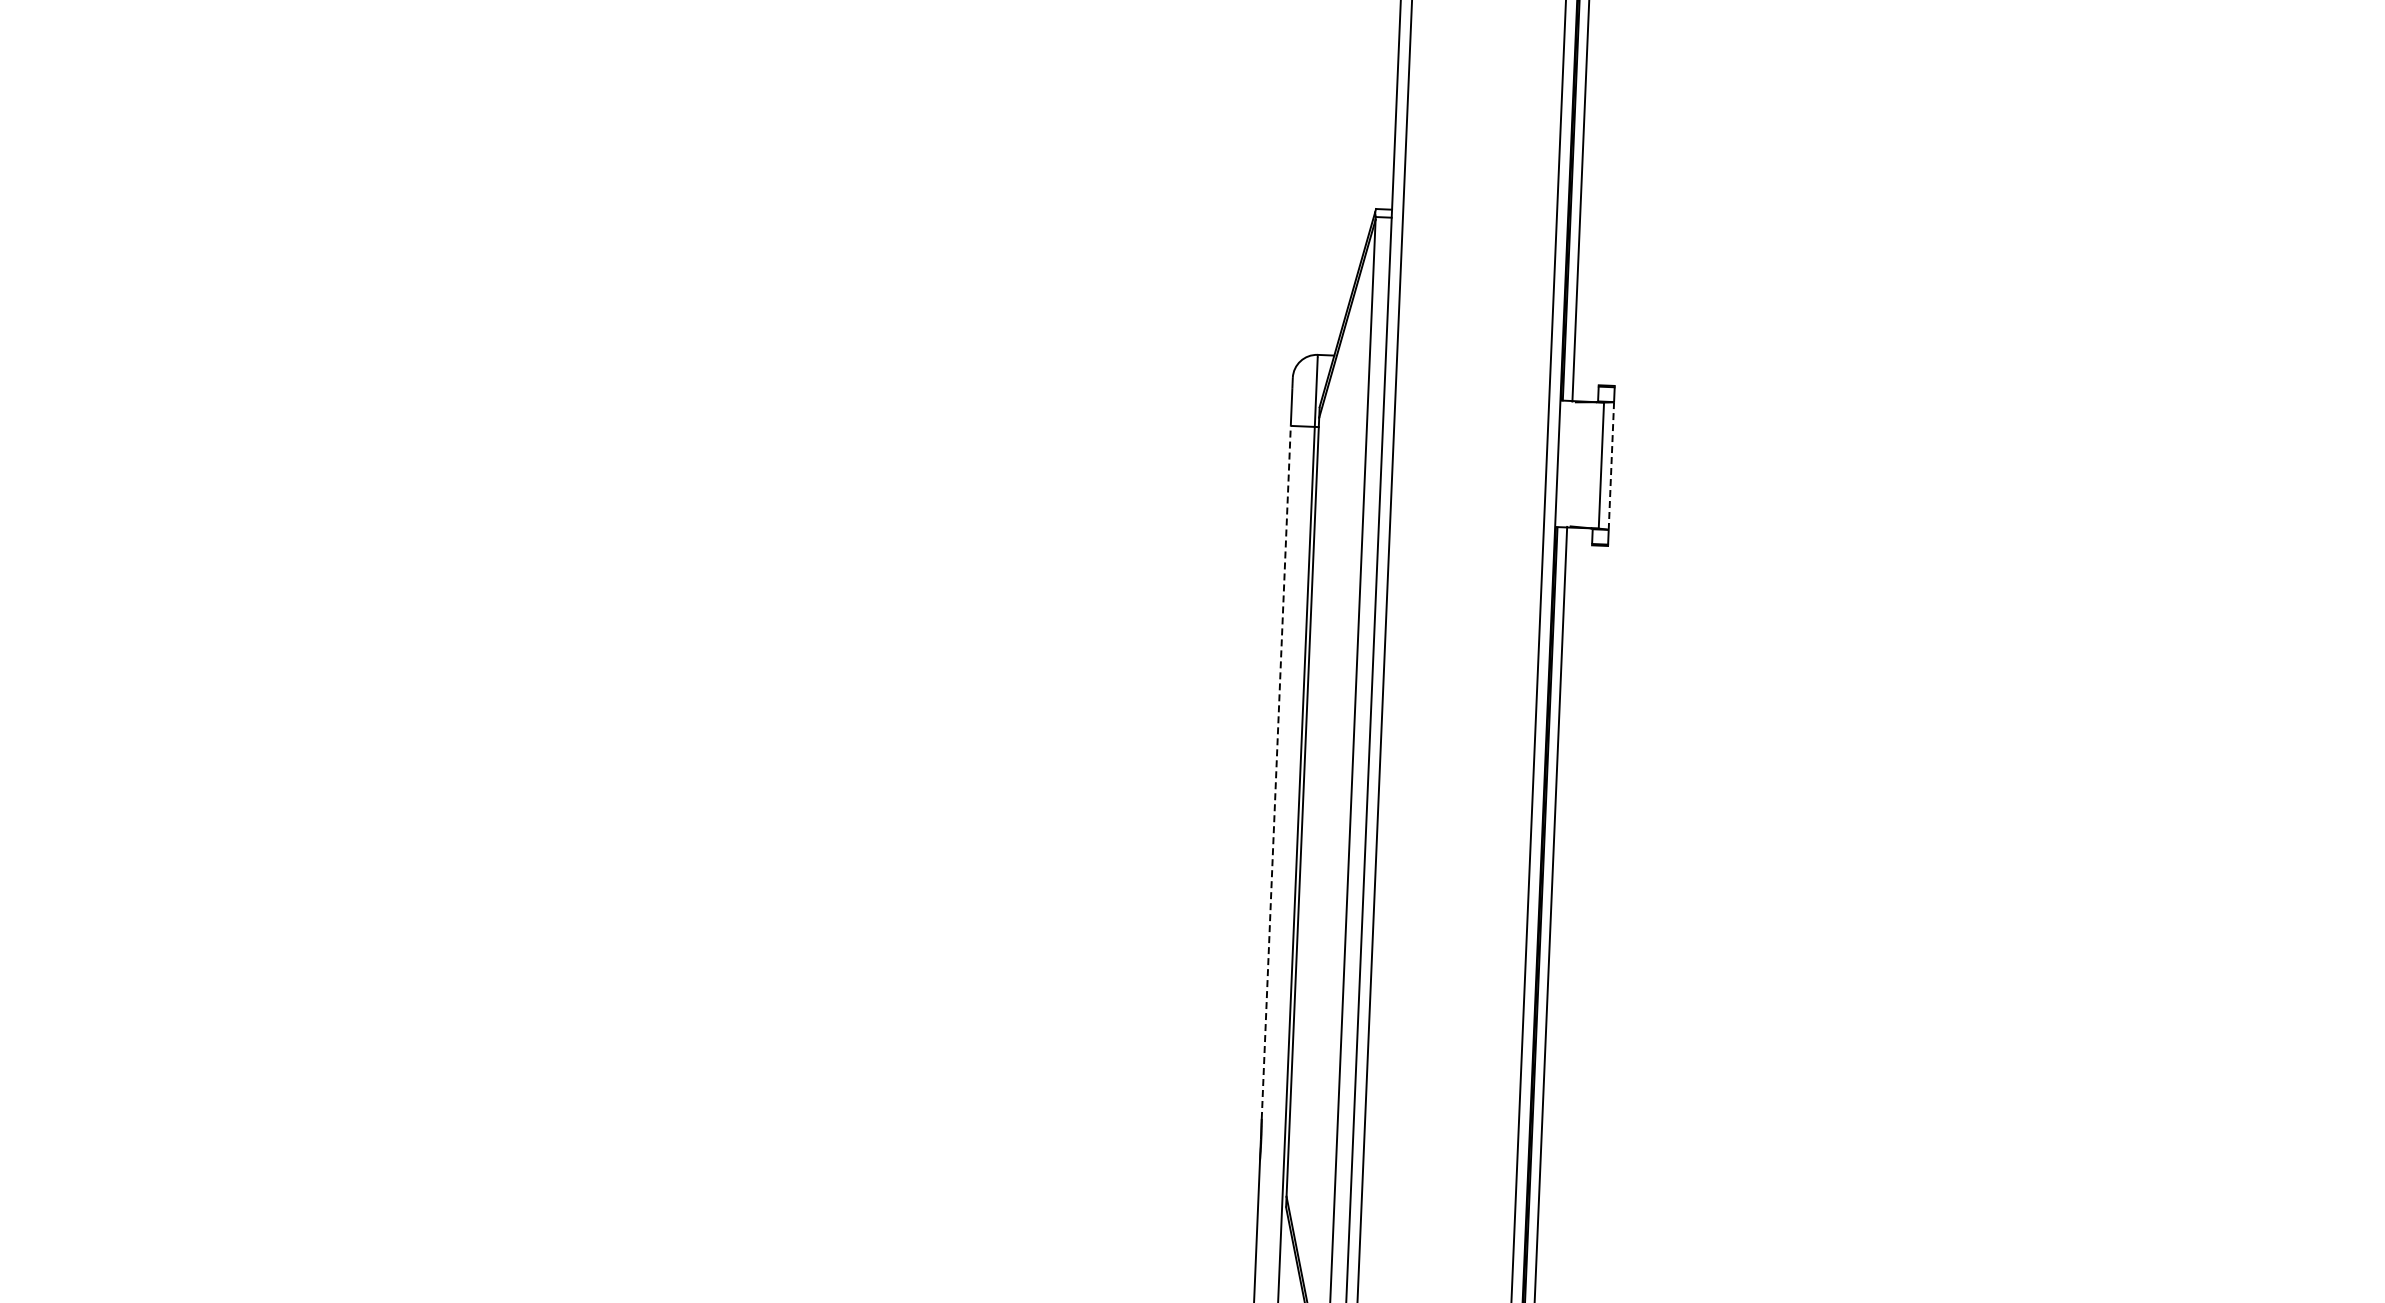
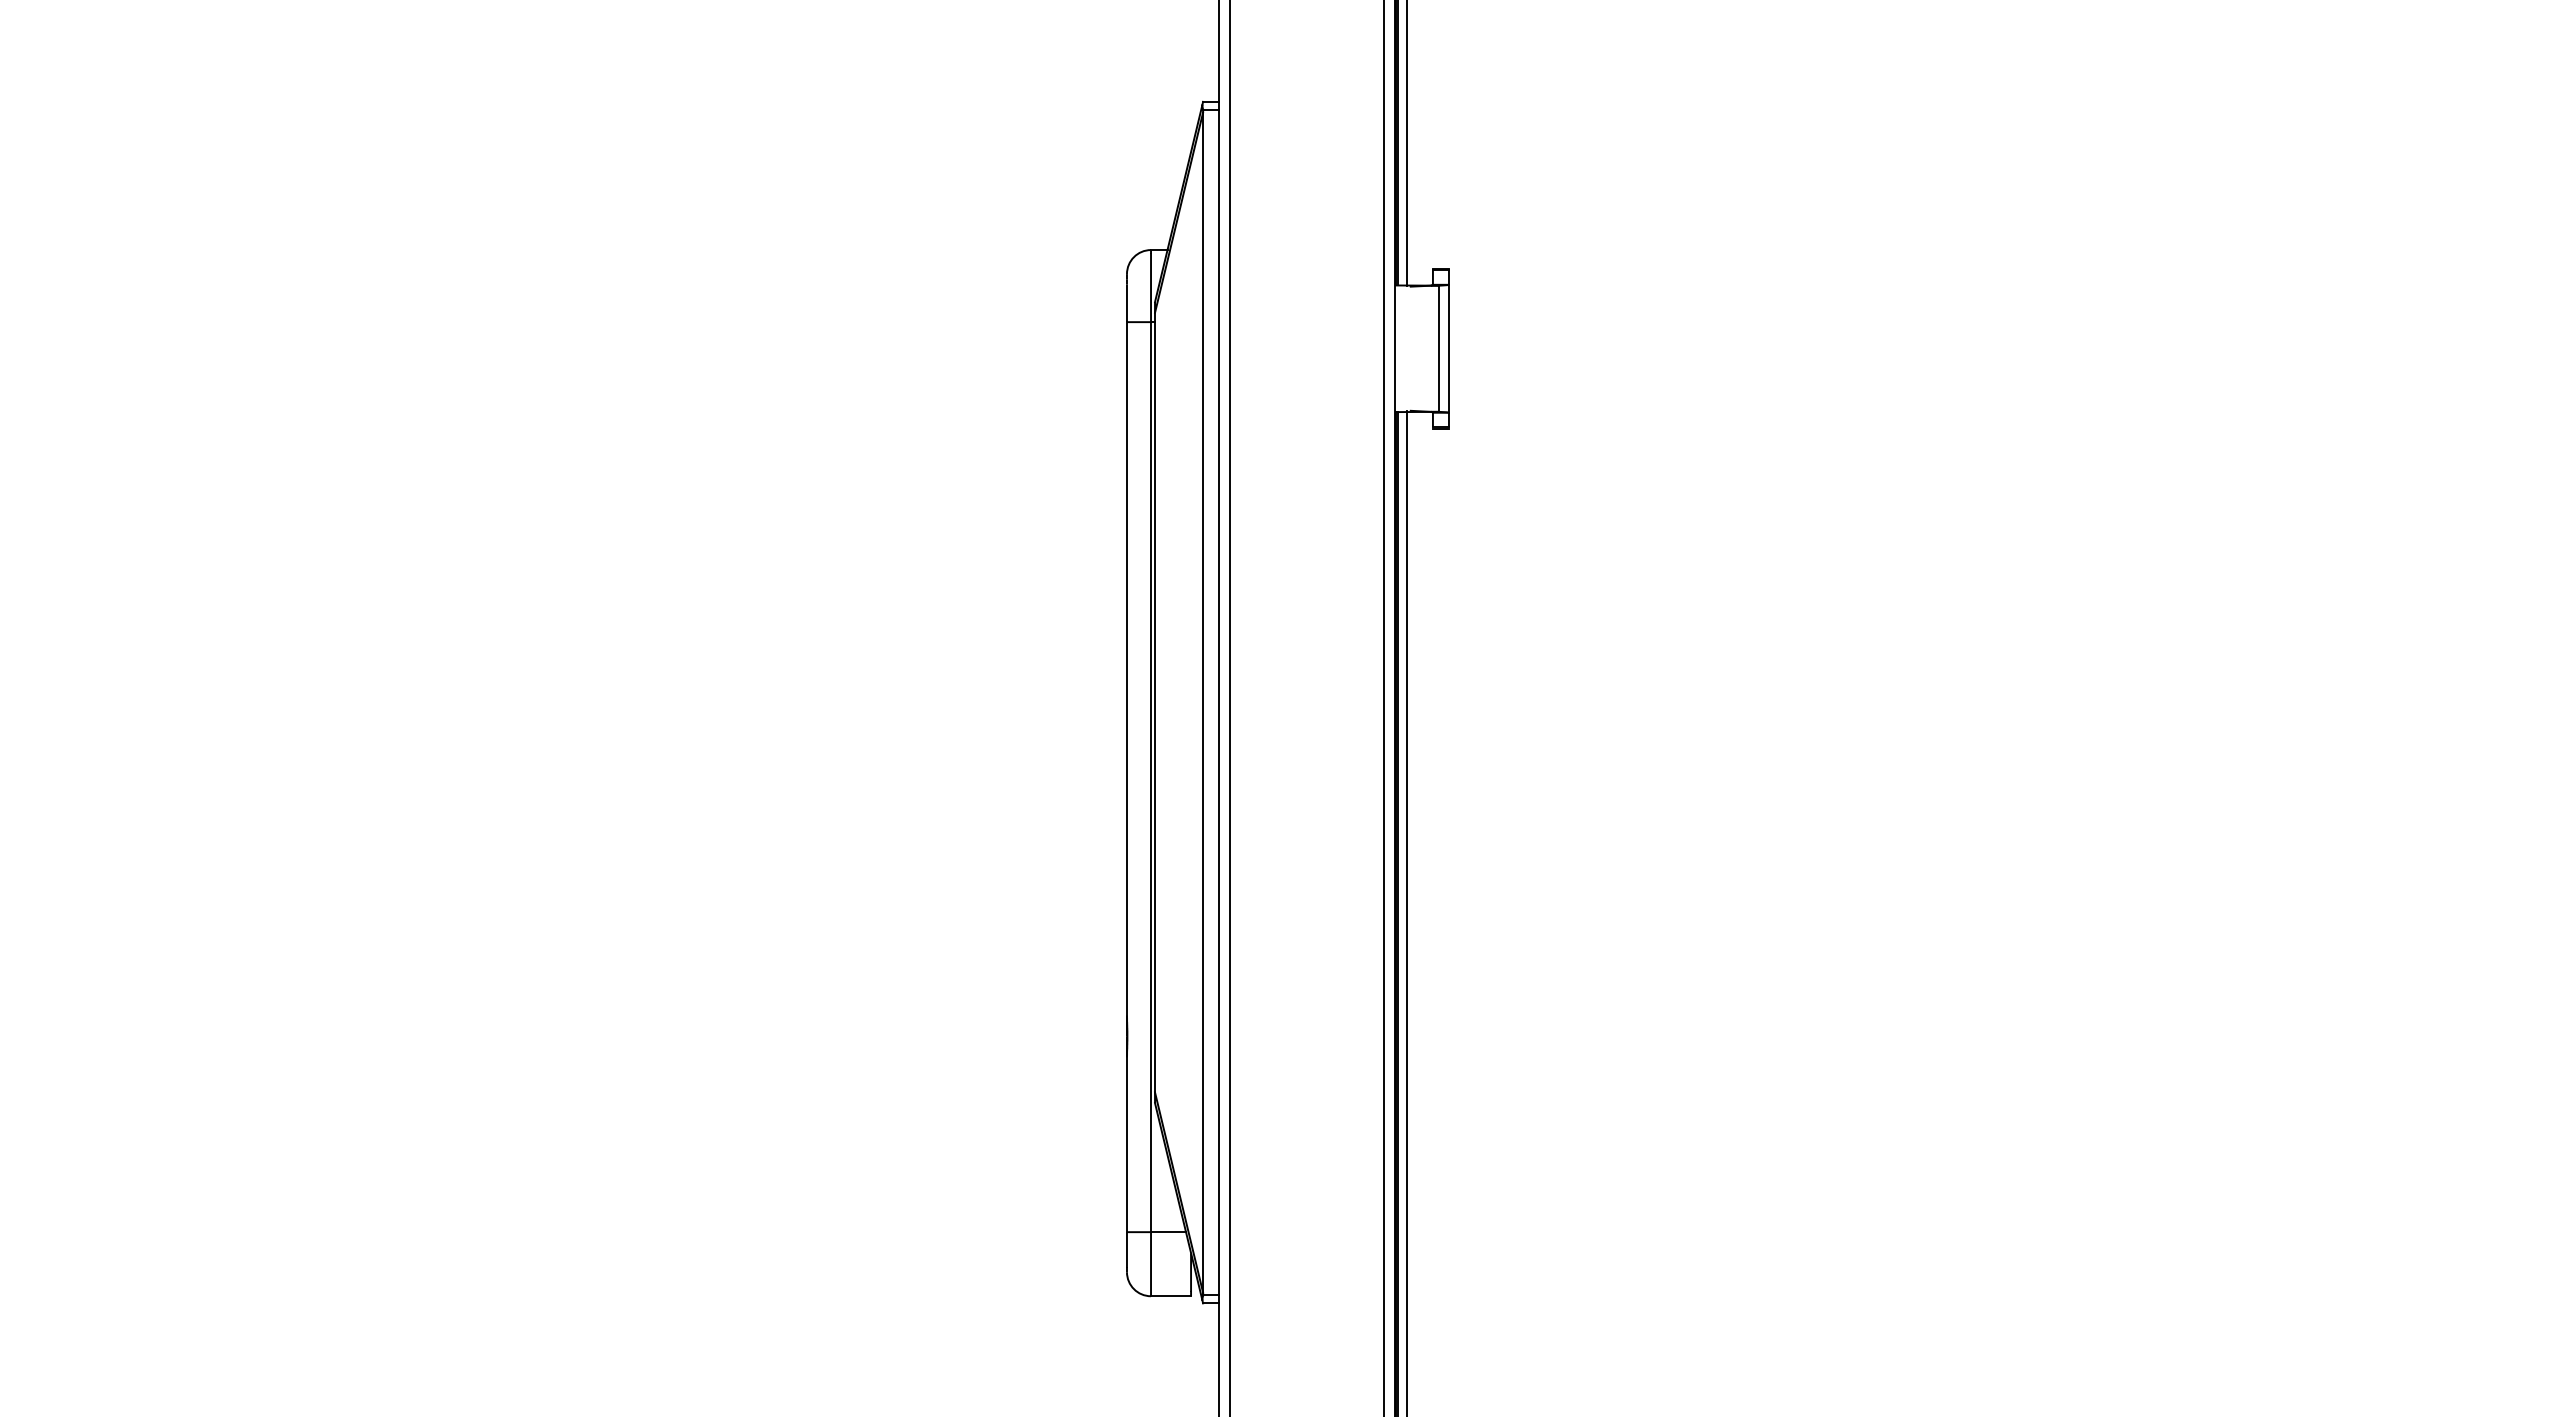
line: (1610, 465) -> (1448, 348), dashed -> solid
line: (1275, 771) -> (1126, 668), dashed -> solid

